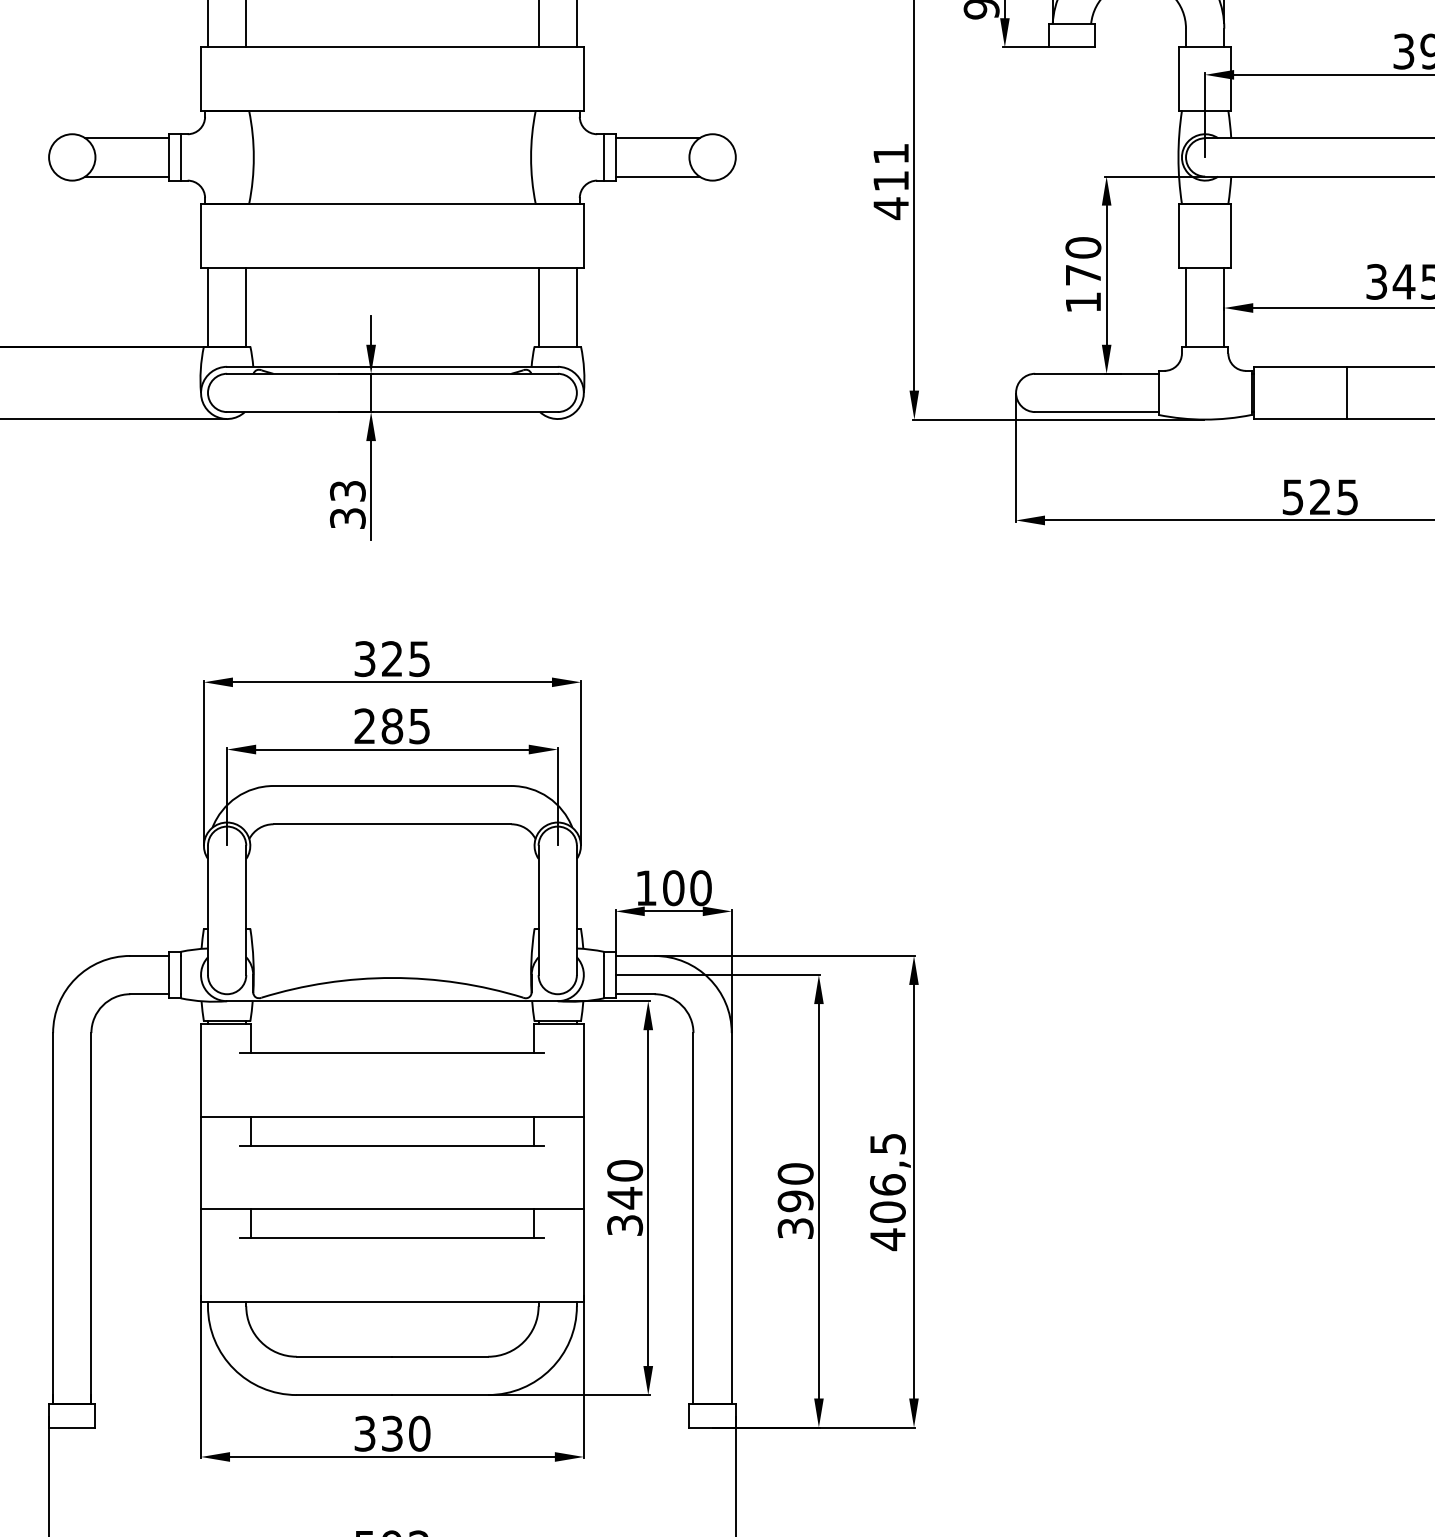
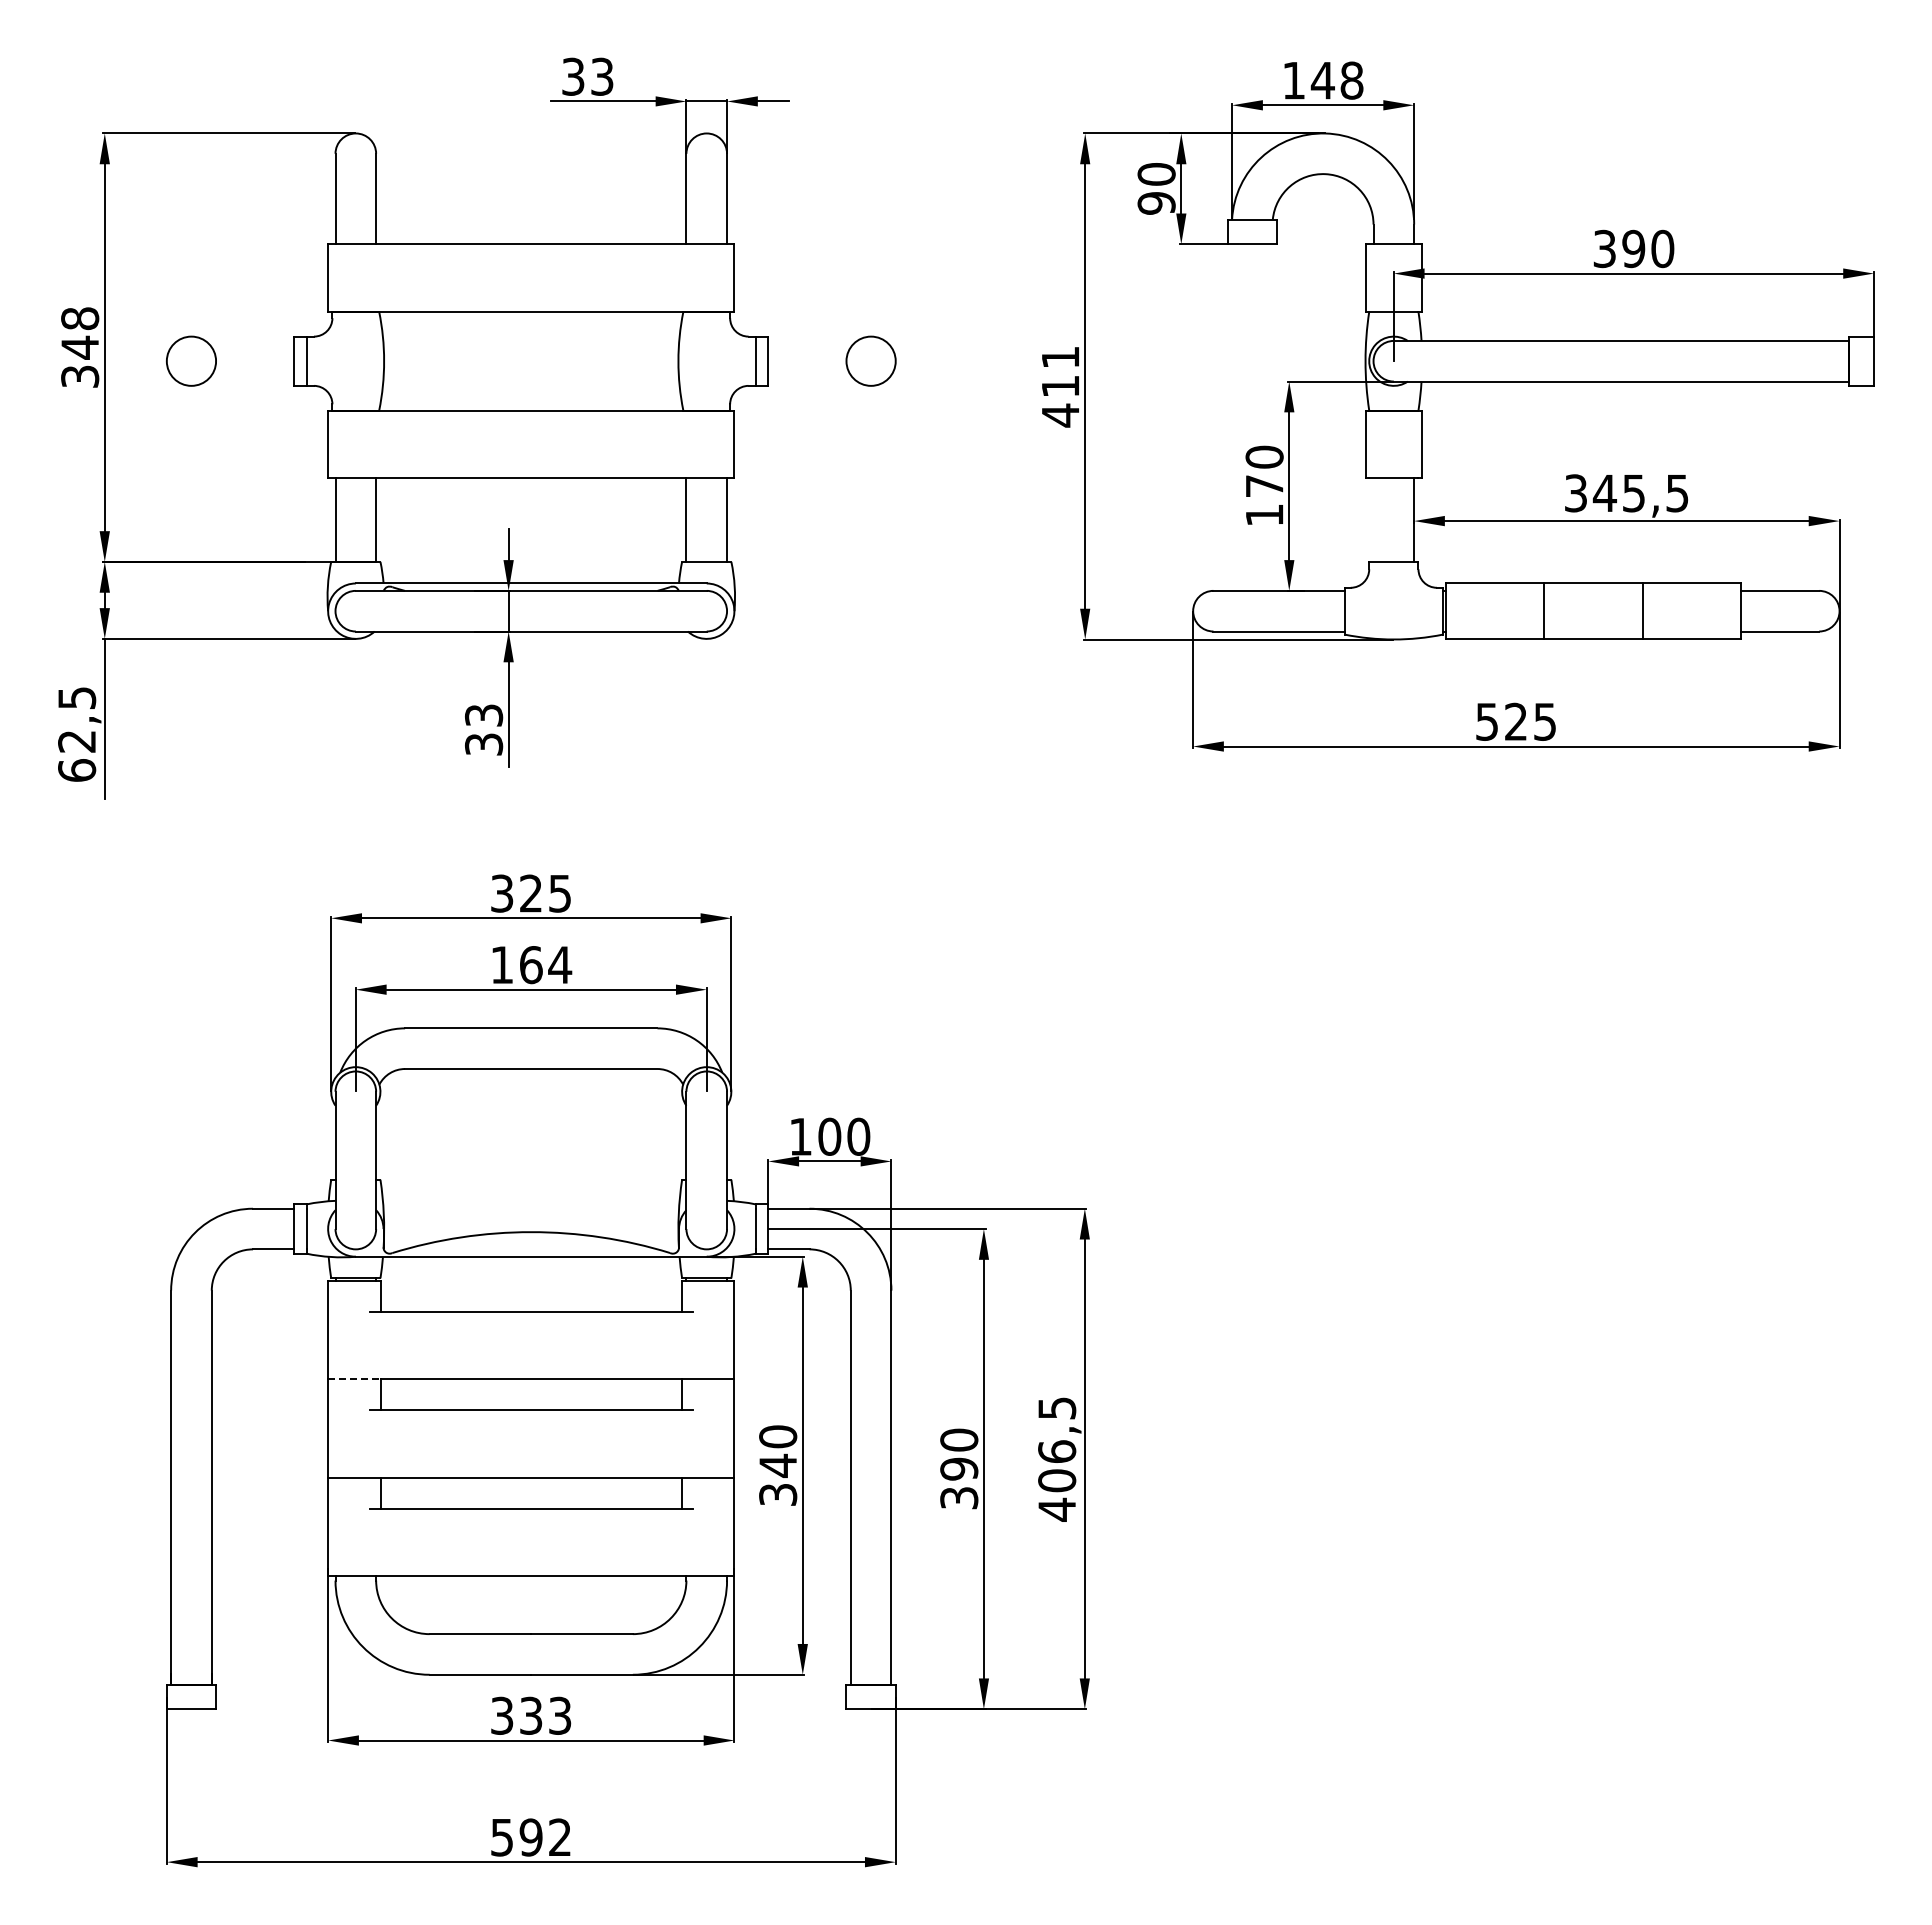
line: (126, 137) -> (249, 340), removed
line: (657, 137) -> (812, 340), removed
line: (126, 176) -> (249, 381), removed
line: (657, 176) -> (812, 381), removed
line: (1185, 306) -> (1373, 519), removed
text: (392, 726) -> (531, 965), 285 -> 164
line: (226, 1116) -> (355, 1379), solid -> dashed
text: (419, 1433) -> (559, 1715), 330 -> 333

